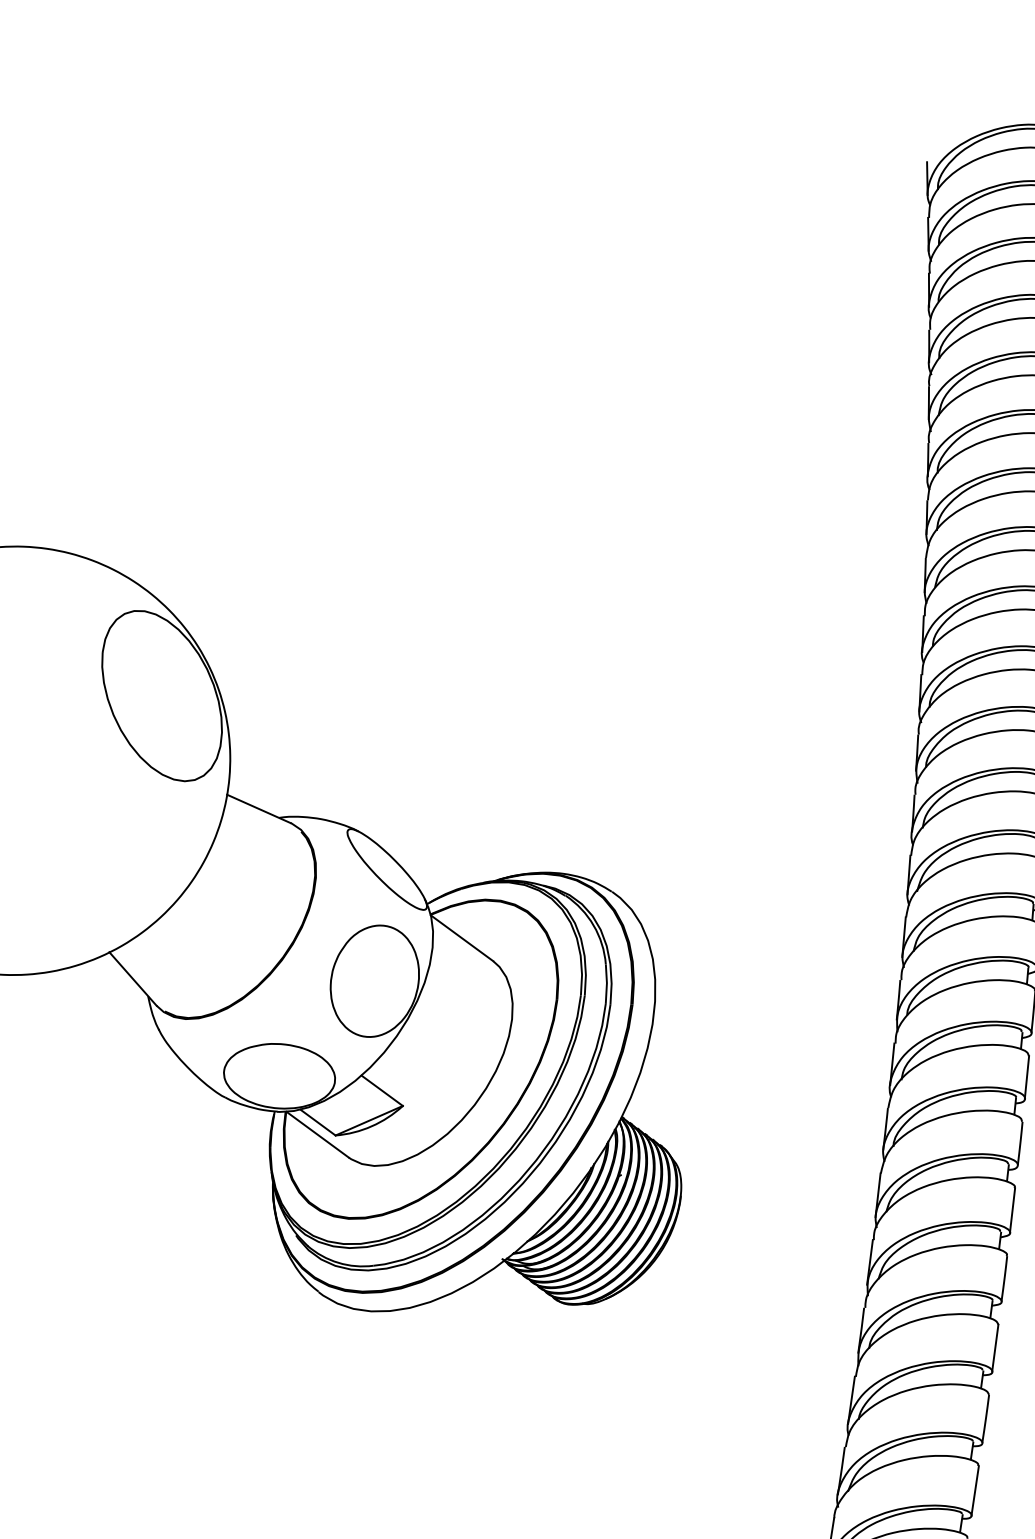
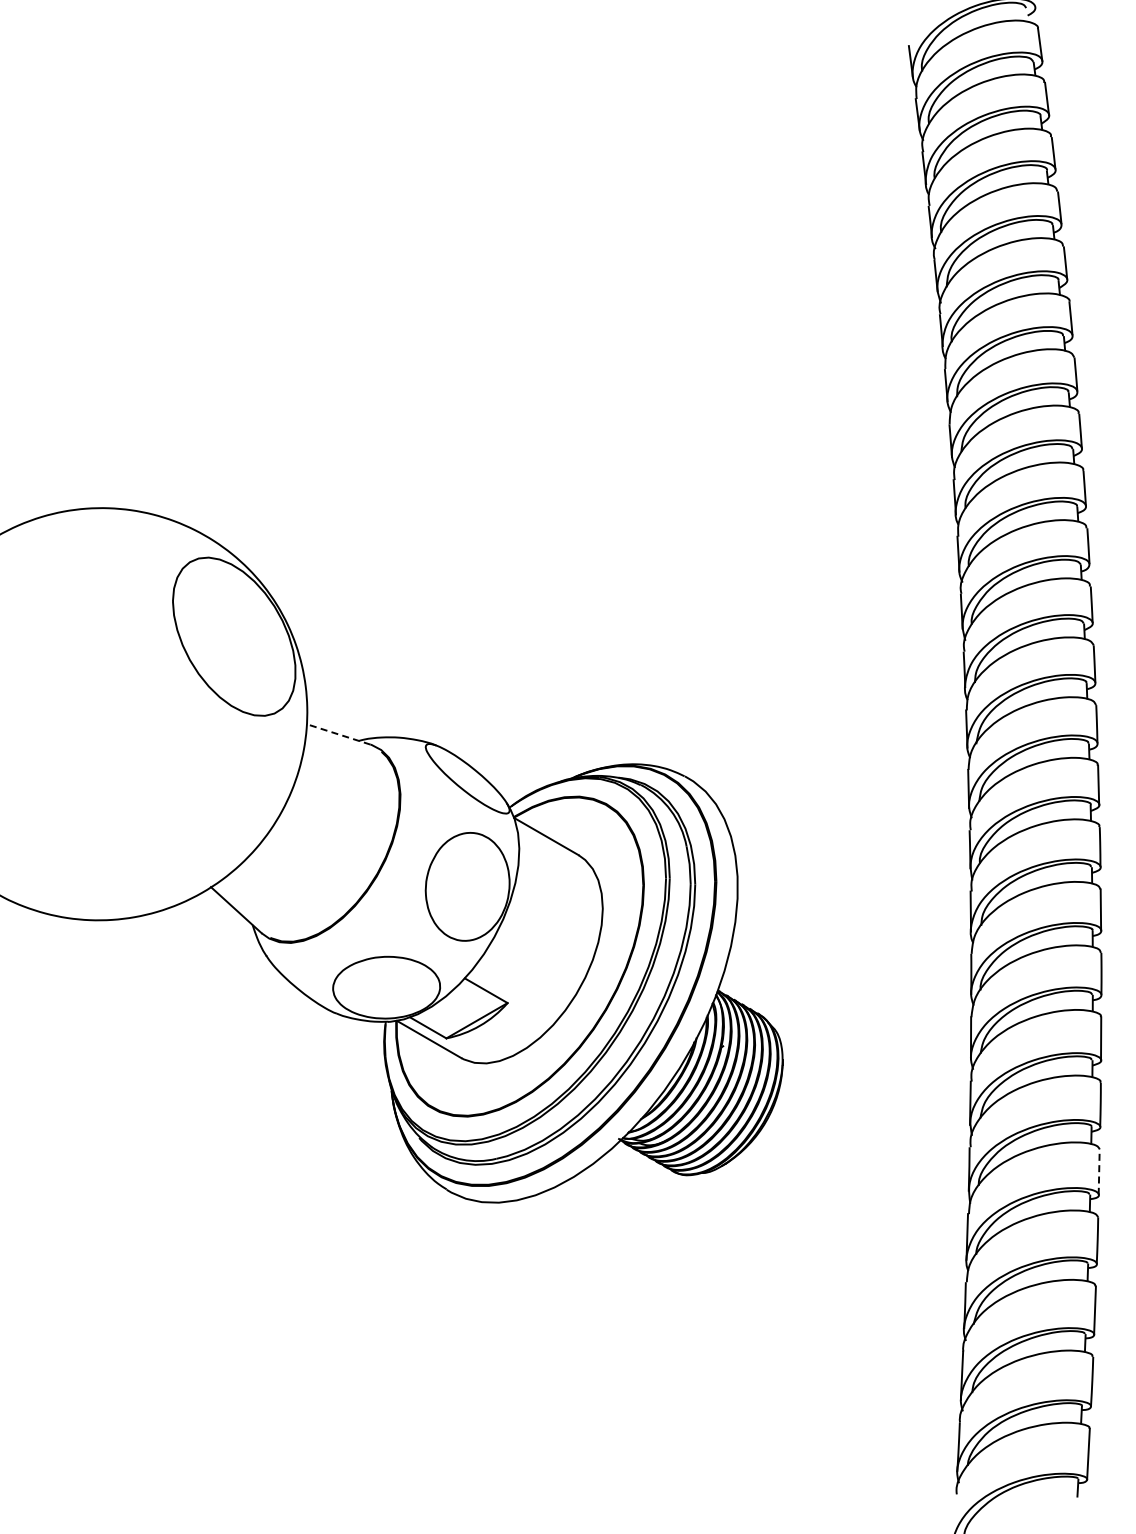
line: (258, 808) -> (338, 734), solid -> dashed
line: (995, 1348) -> (1099, 1172), solid -> dashed

